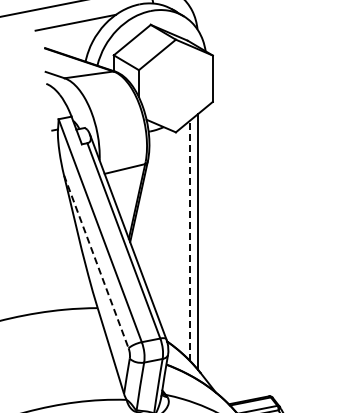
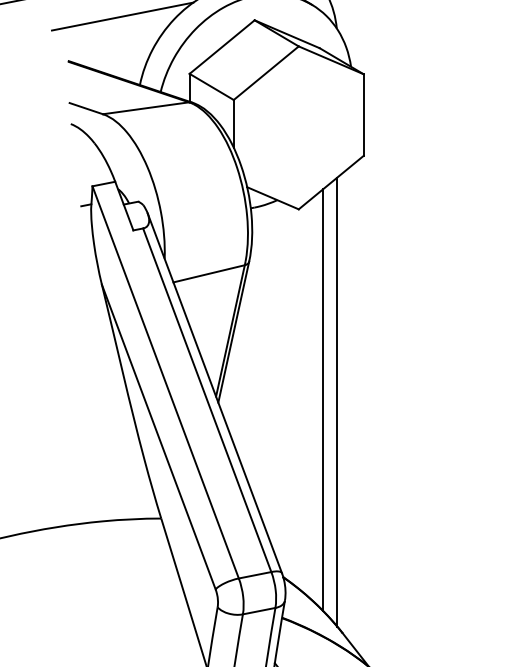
line: (189, 240) -> (322, 399), dashed -> solid
line: (96, 262) -> (159, 438), dashed -> solid

